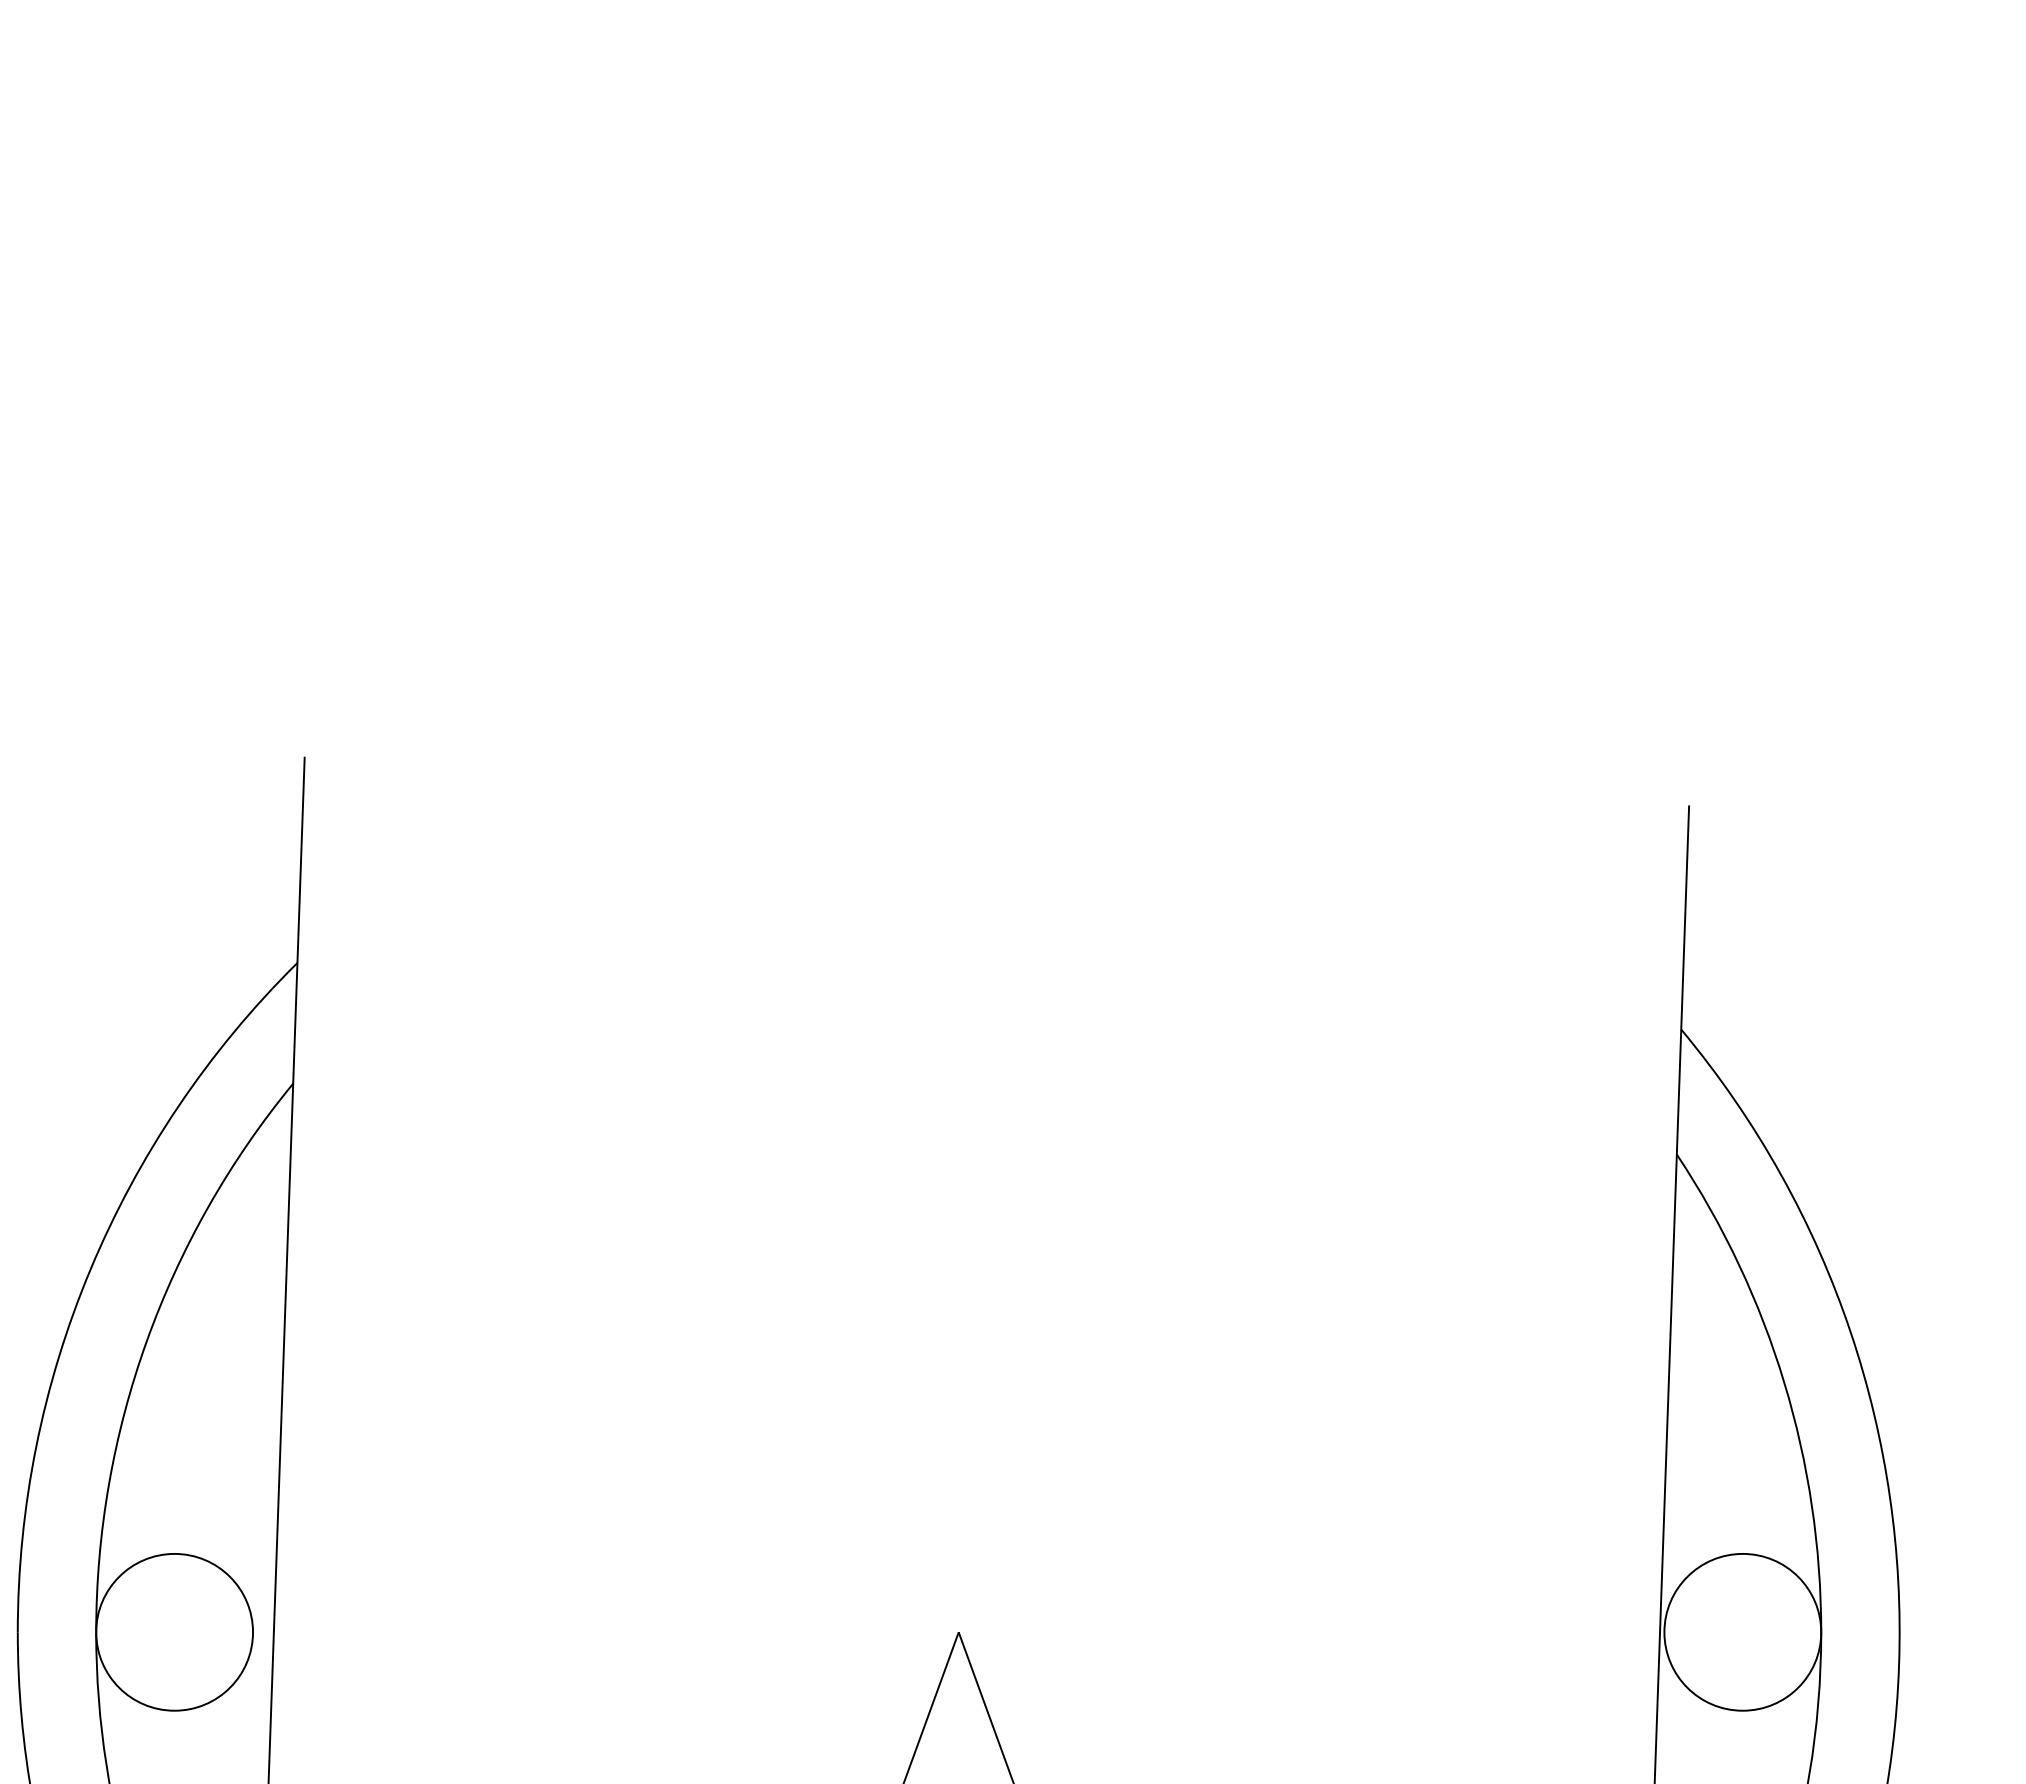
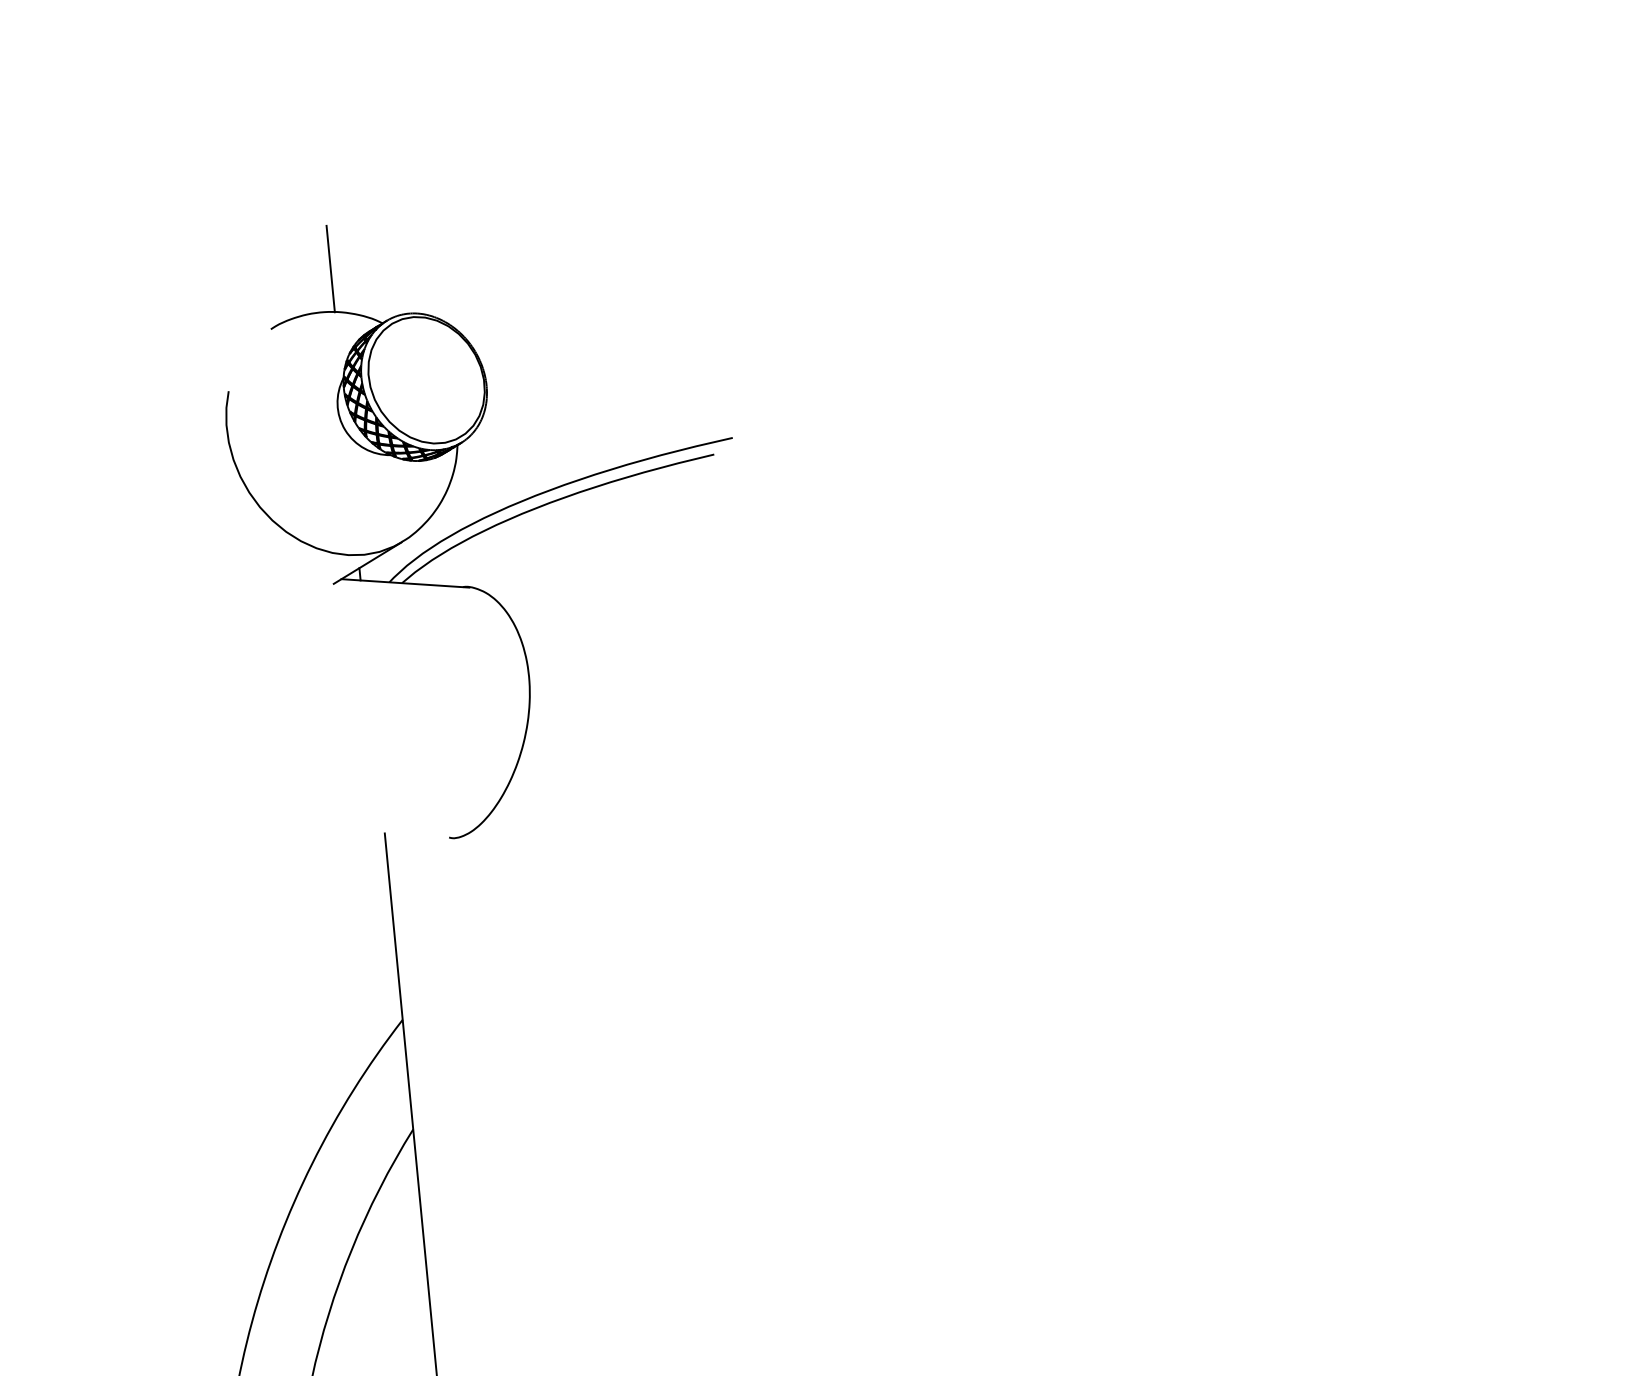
part: (464, 430) -> (490, 518), added

